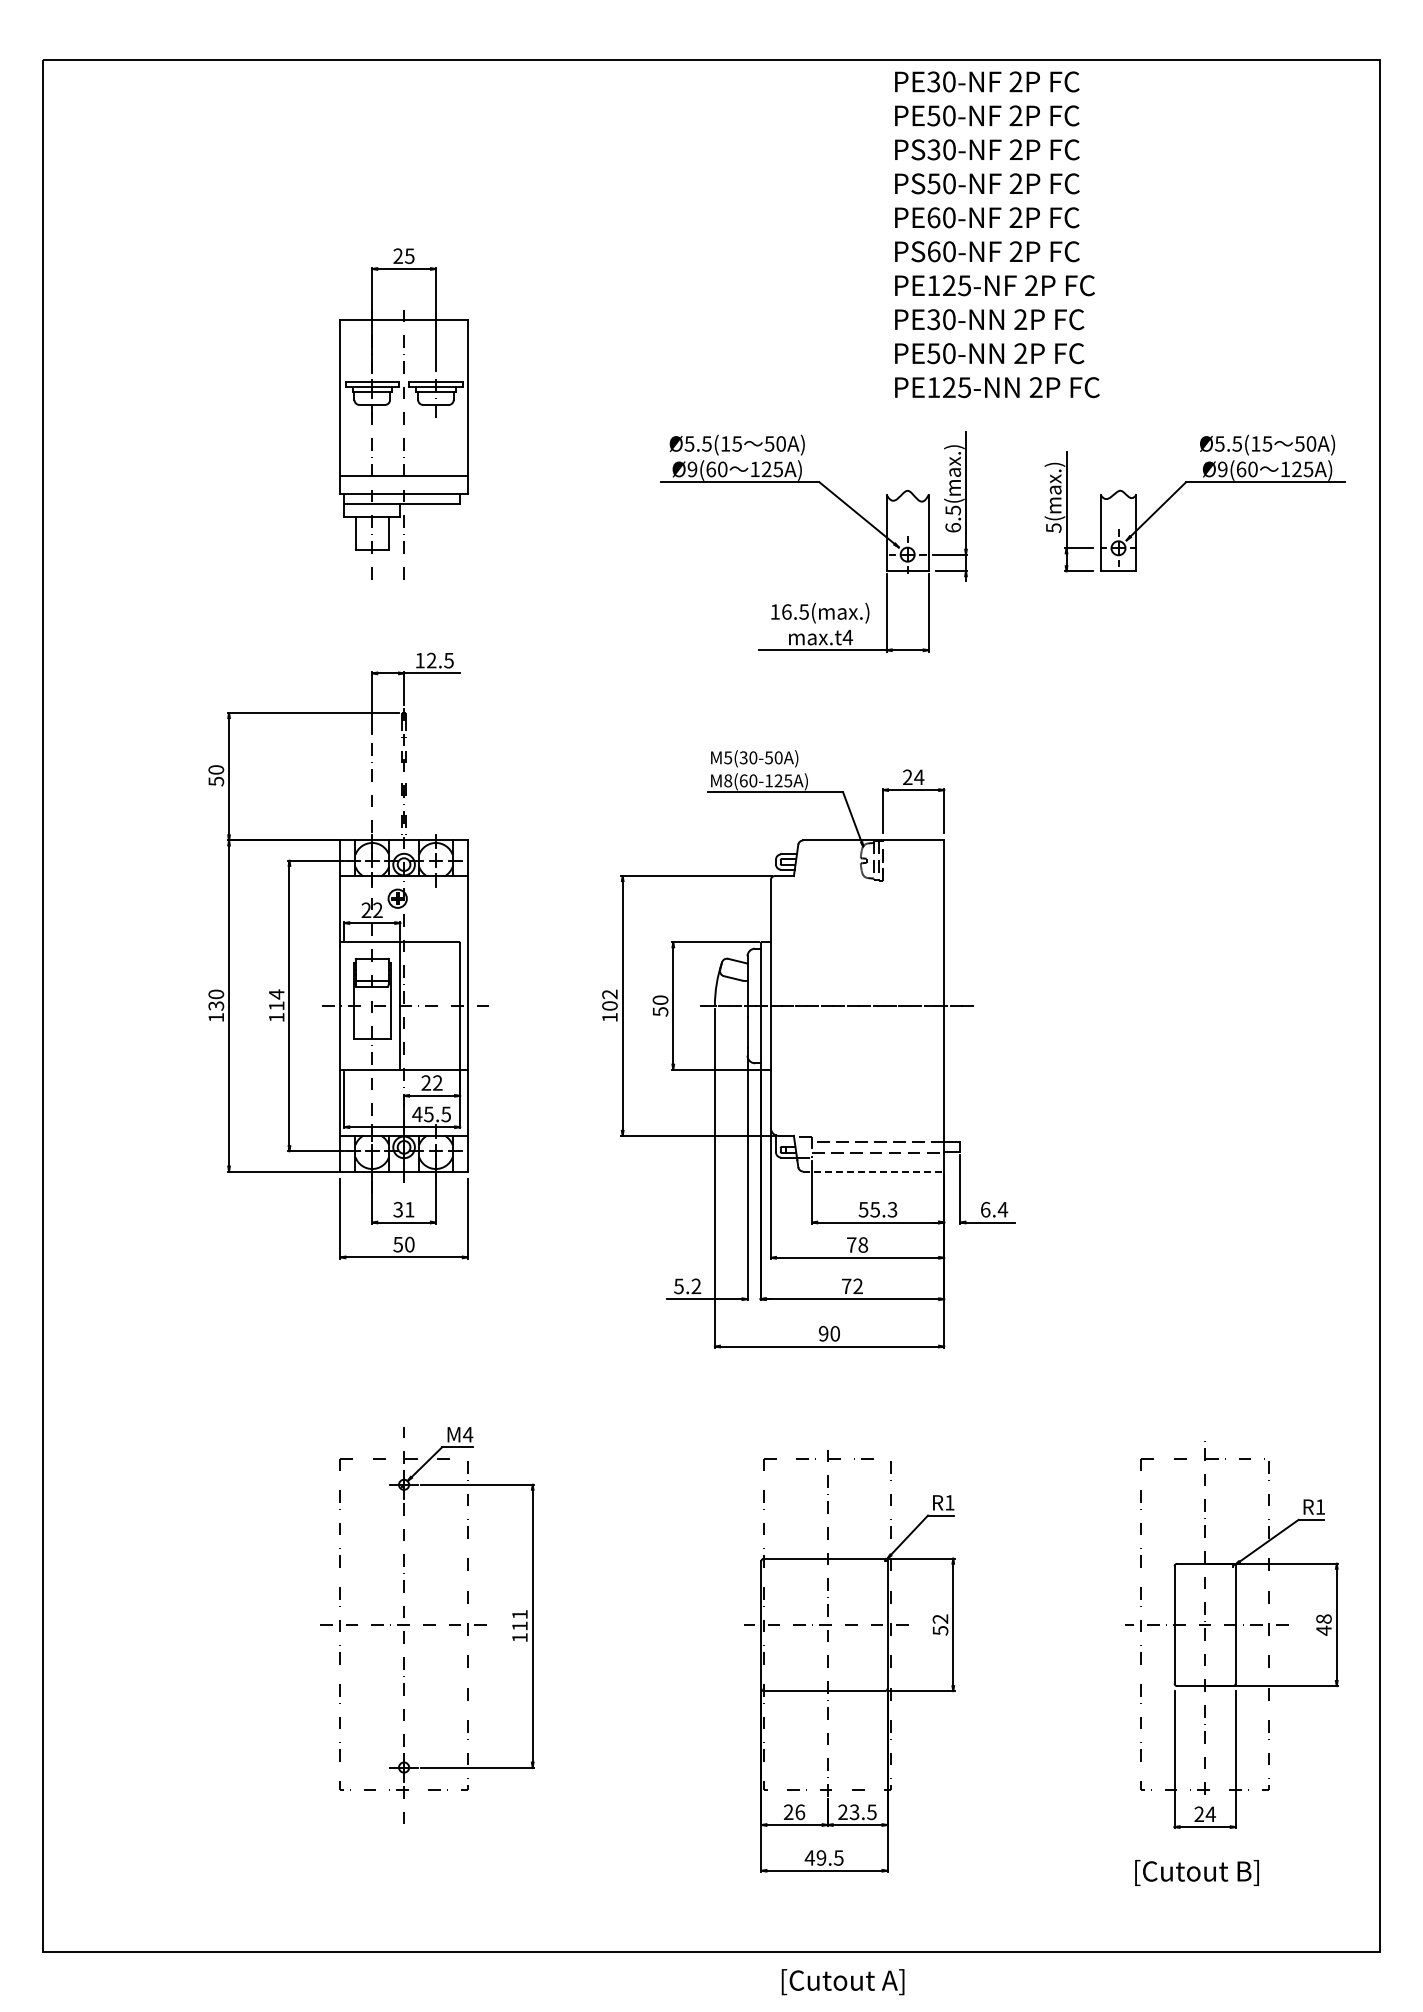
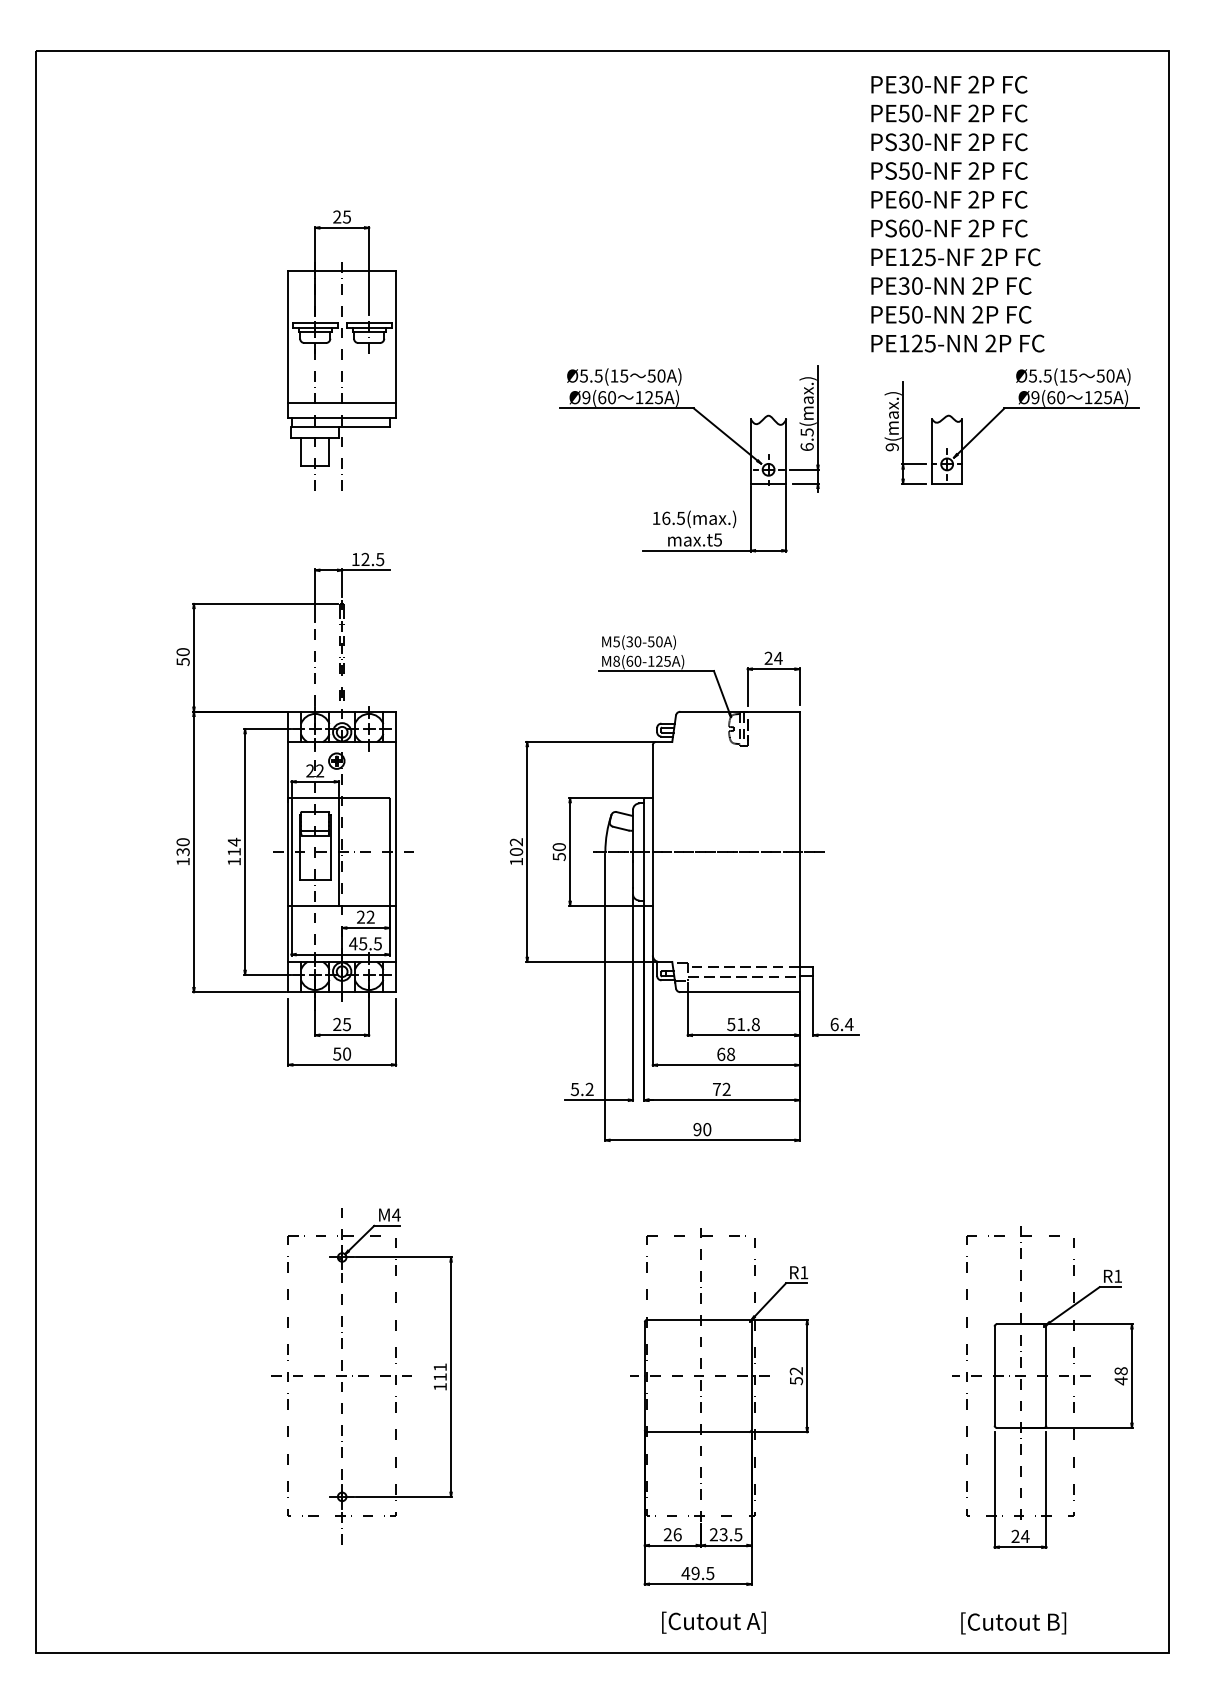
text: (997, 234) -> (958, 213), moved
text: (1053, 527) -> (892, 446), 5(max.) -> 9(max.)
text: (847, 637) -> (717, 539), max.t4 -> max.t5
line: (344, 1005) -> (291, 851), added
line: (874, 1171) -> (740, 992), dashed -> solid
text: (403, 1209) -> (341, 1024), 31 -> 25
text: (883, 1209) -> (748, 1024), 55.3 -> 51.8
text: (851, 1244) -> (721, 1053), 78 -> 68
text: (1196, 1872) -> (1013, 1623), moved
text: (842, 1982) -> (713, 1623), moved

